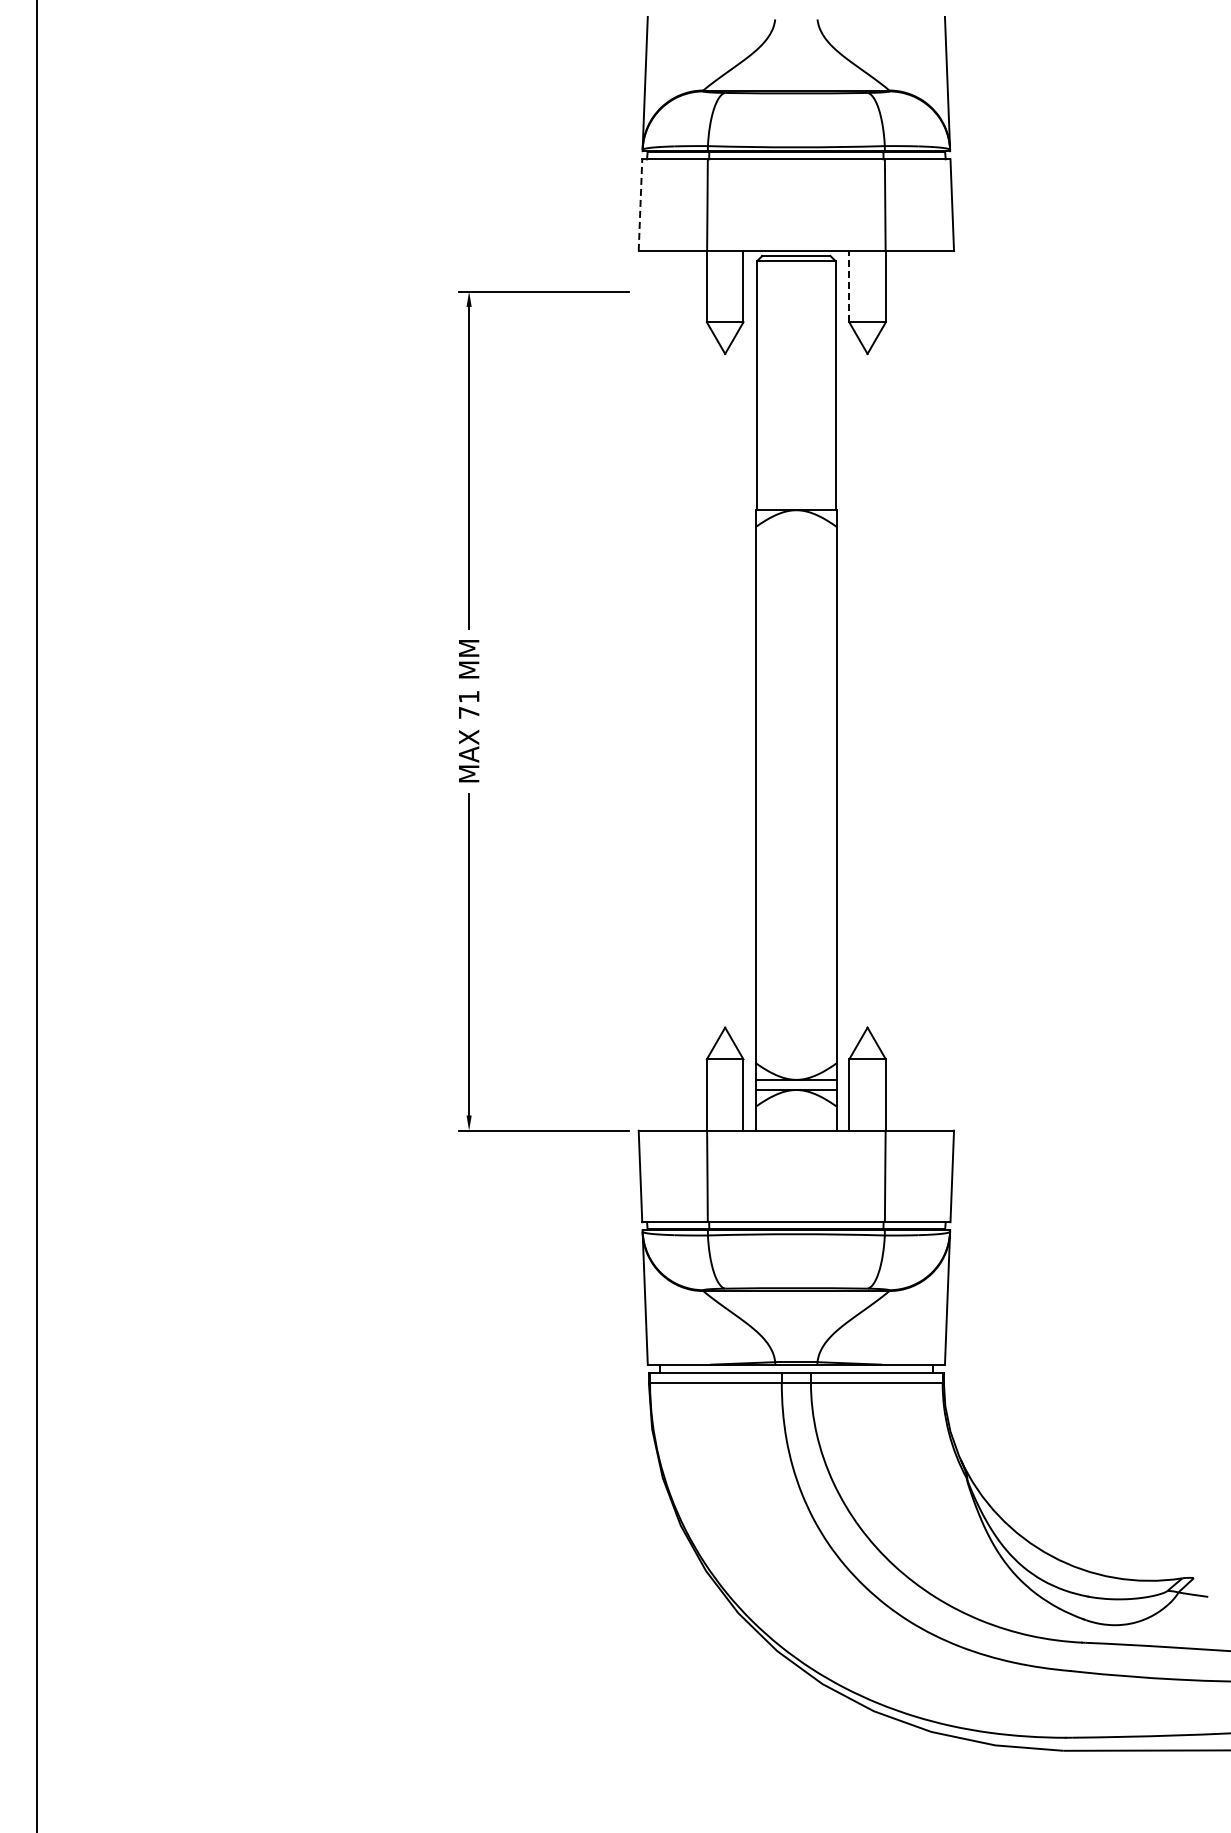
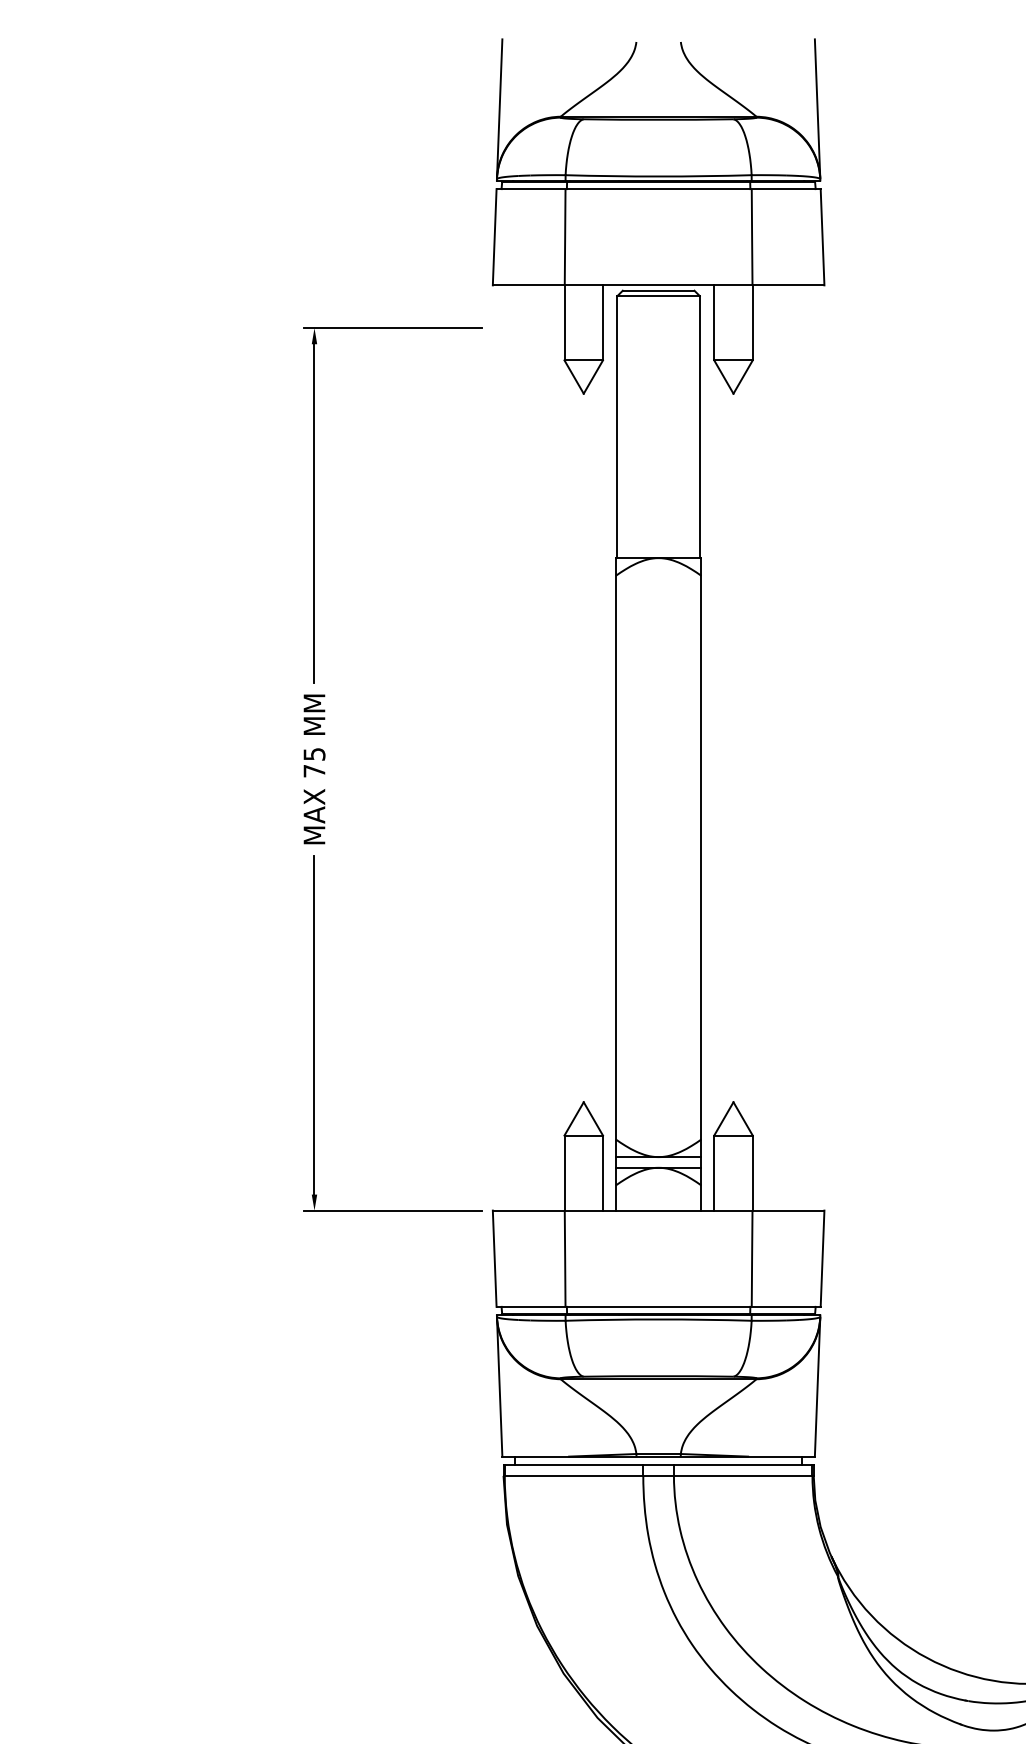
line: (640, 205) -> (494, 237), dashed -> solid
line: (849, 286) -> (714, 322), dashed -> solid
text: (469, 696) -> (314, 753), 71 -> 75

